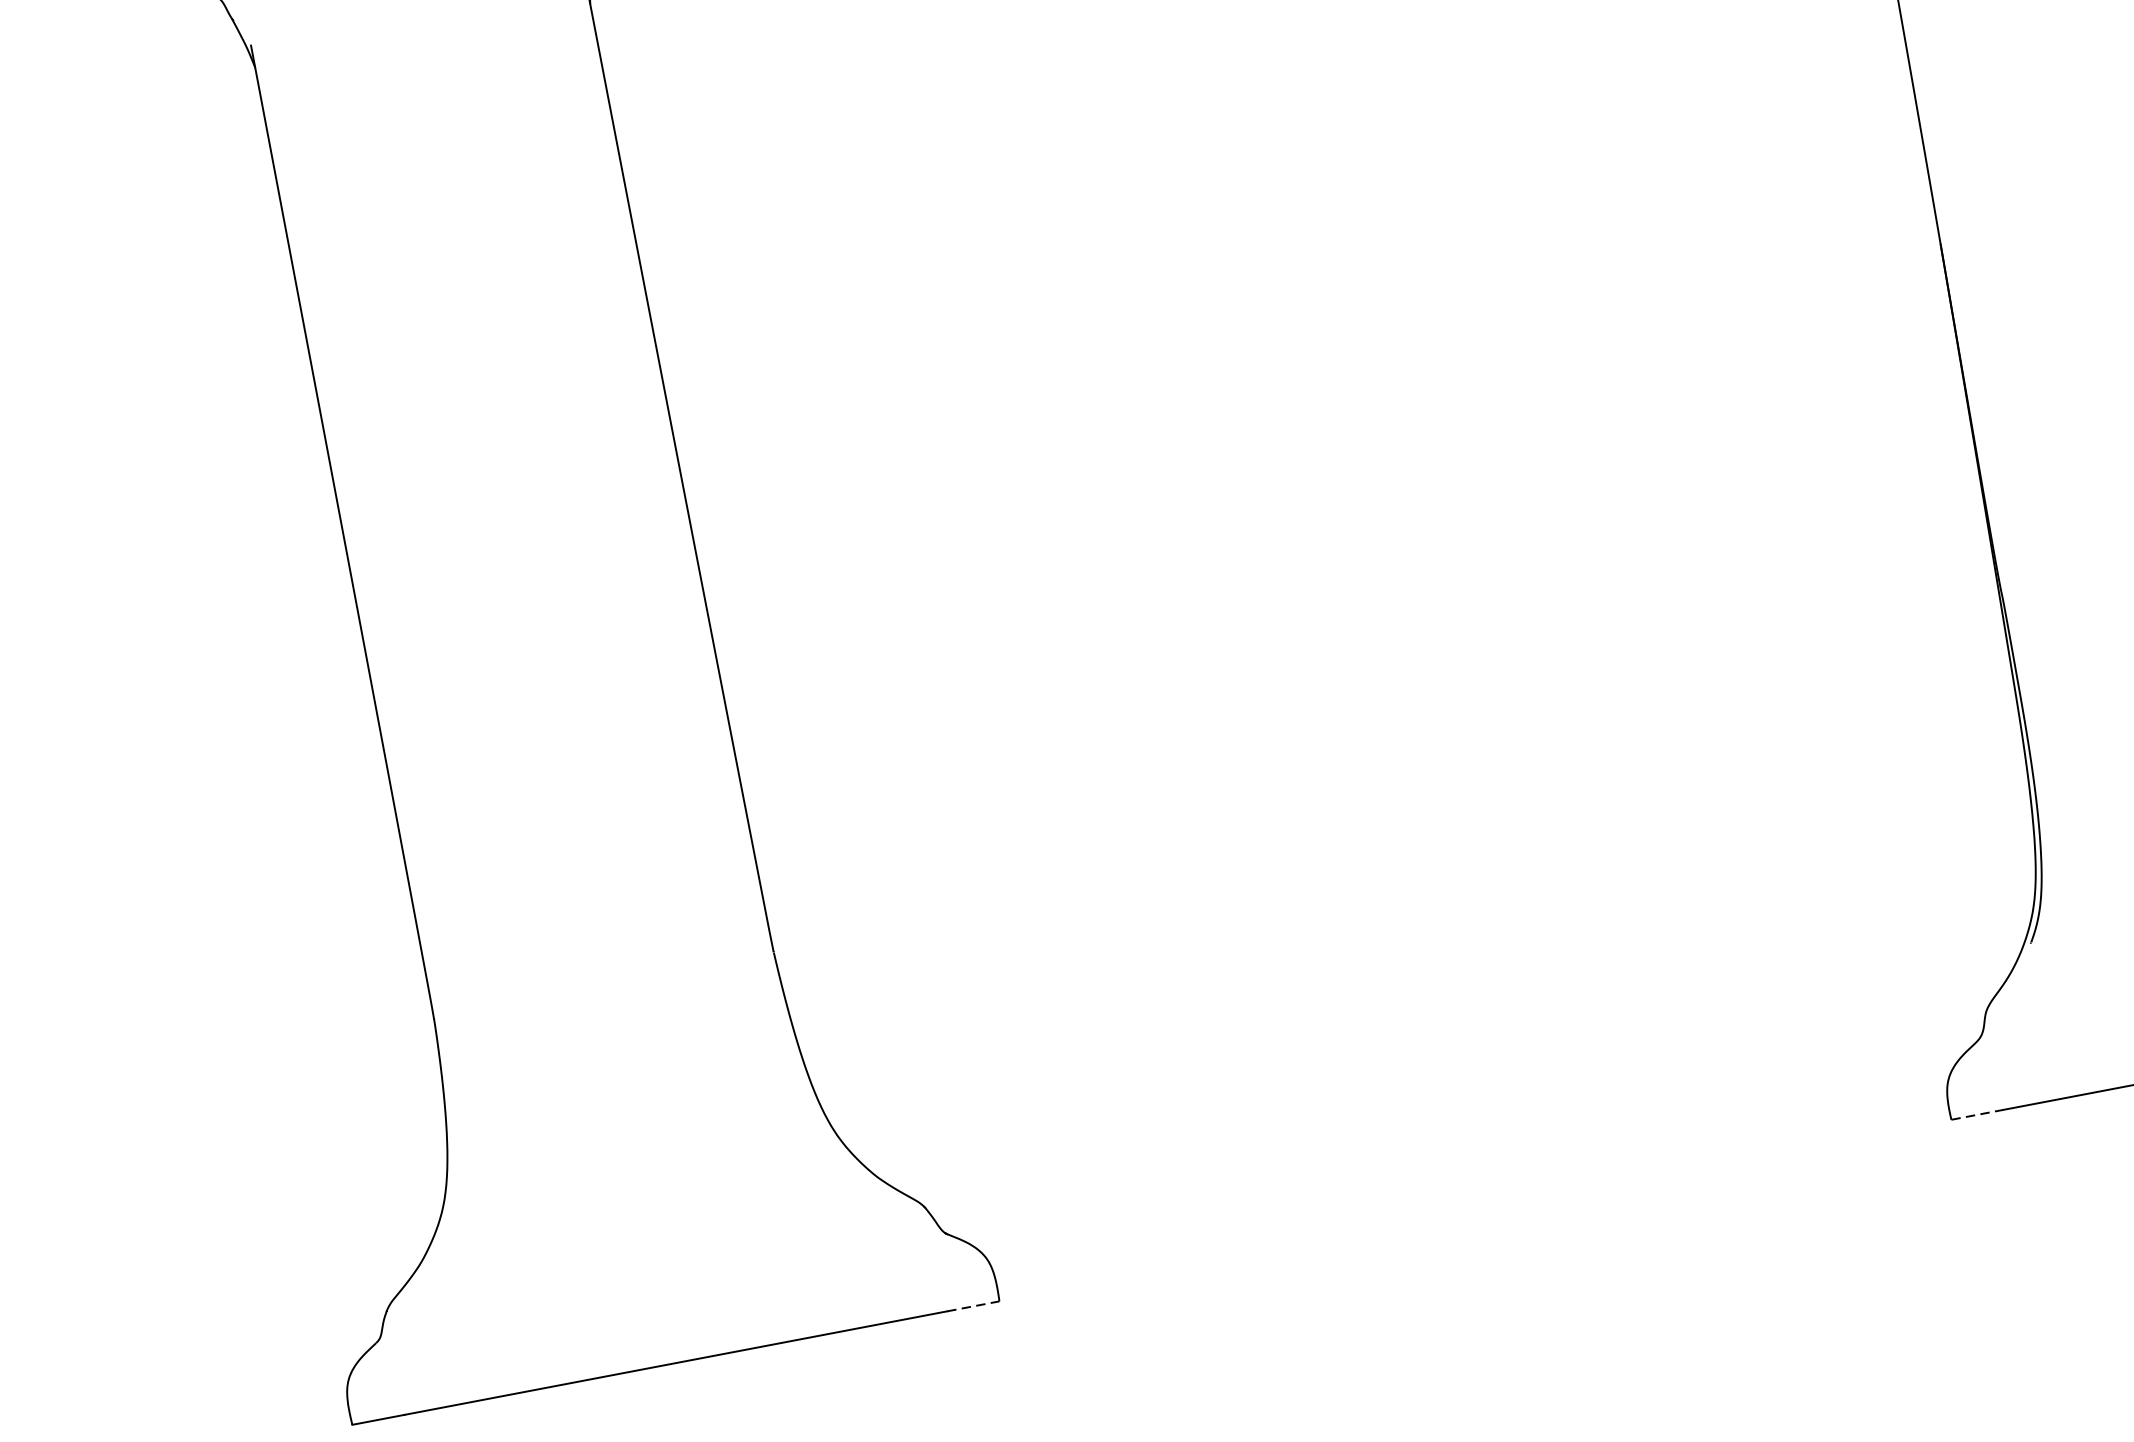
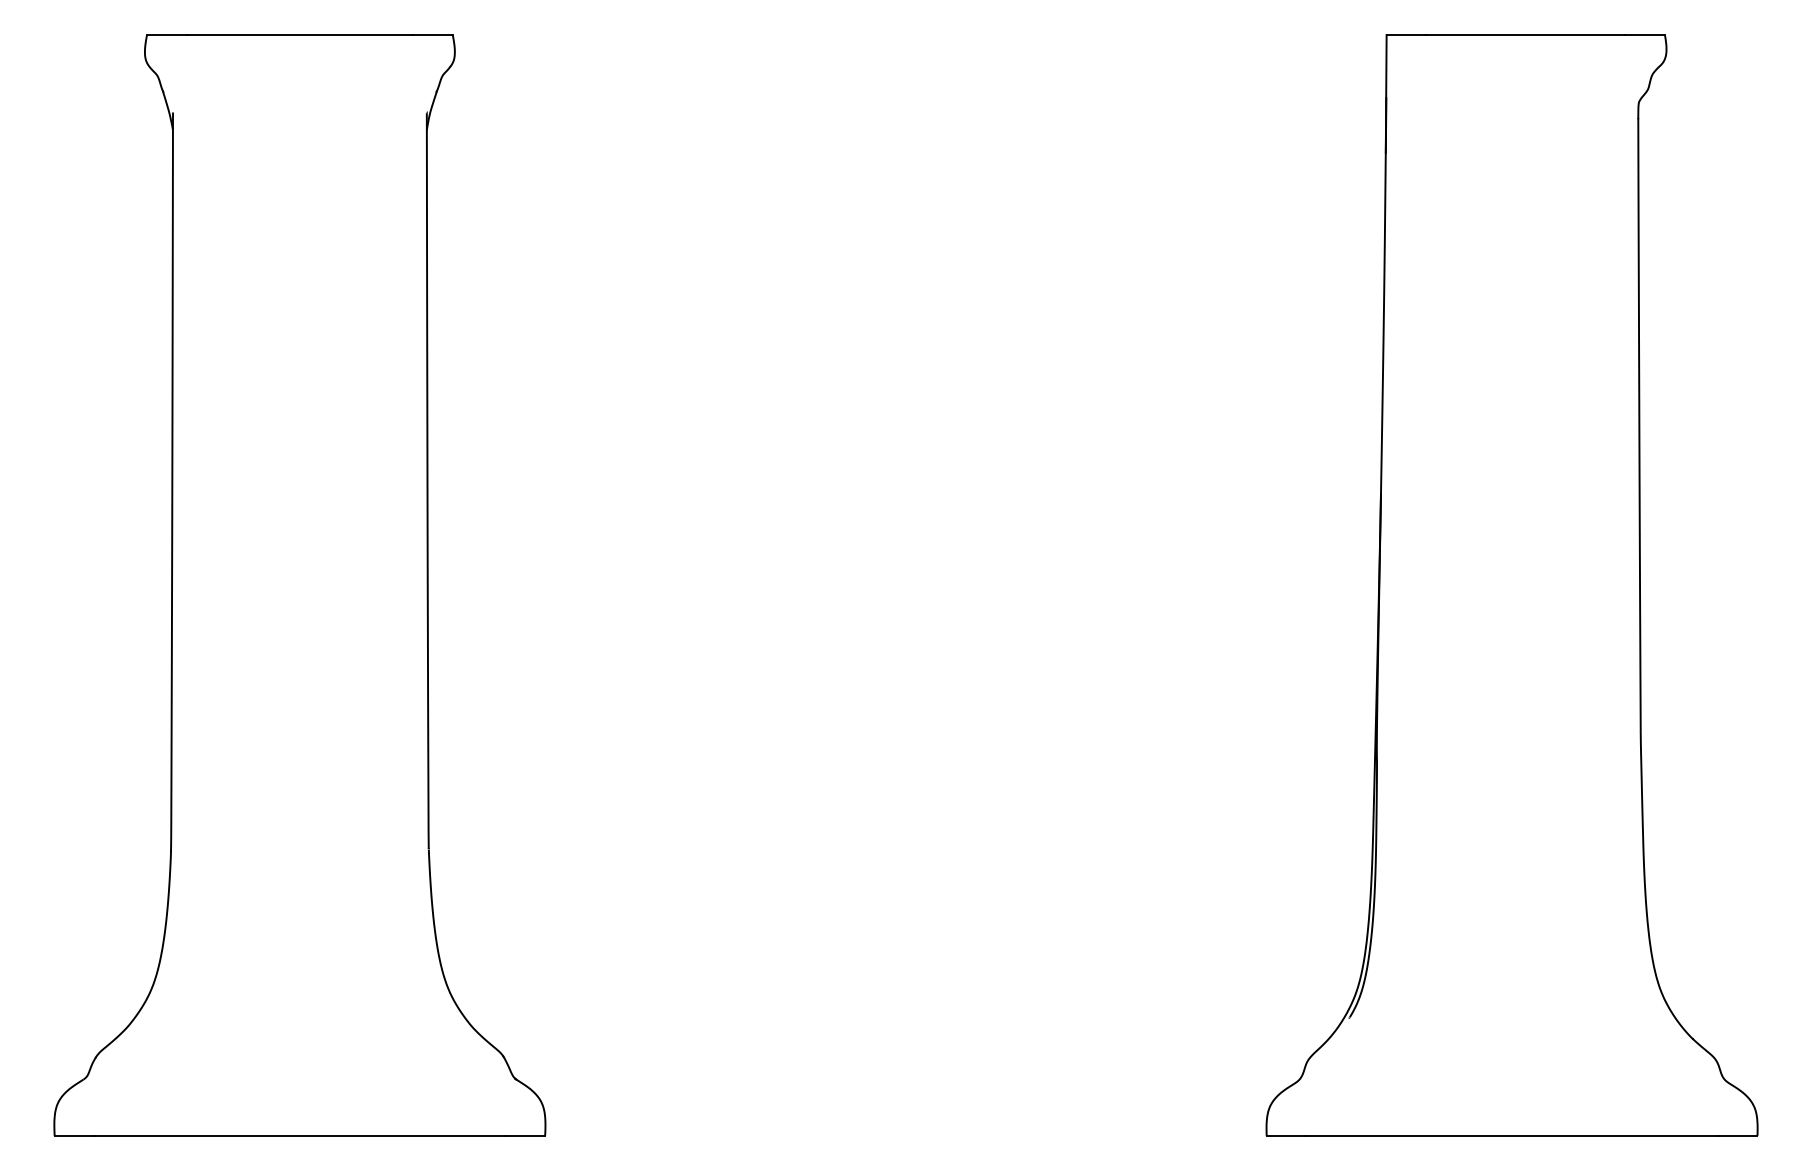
line: (1977, 1115) -> (1286, 1136), dashed -> solid
line: (973, 1306) -> (525, 1136), dashed -> solid

